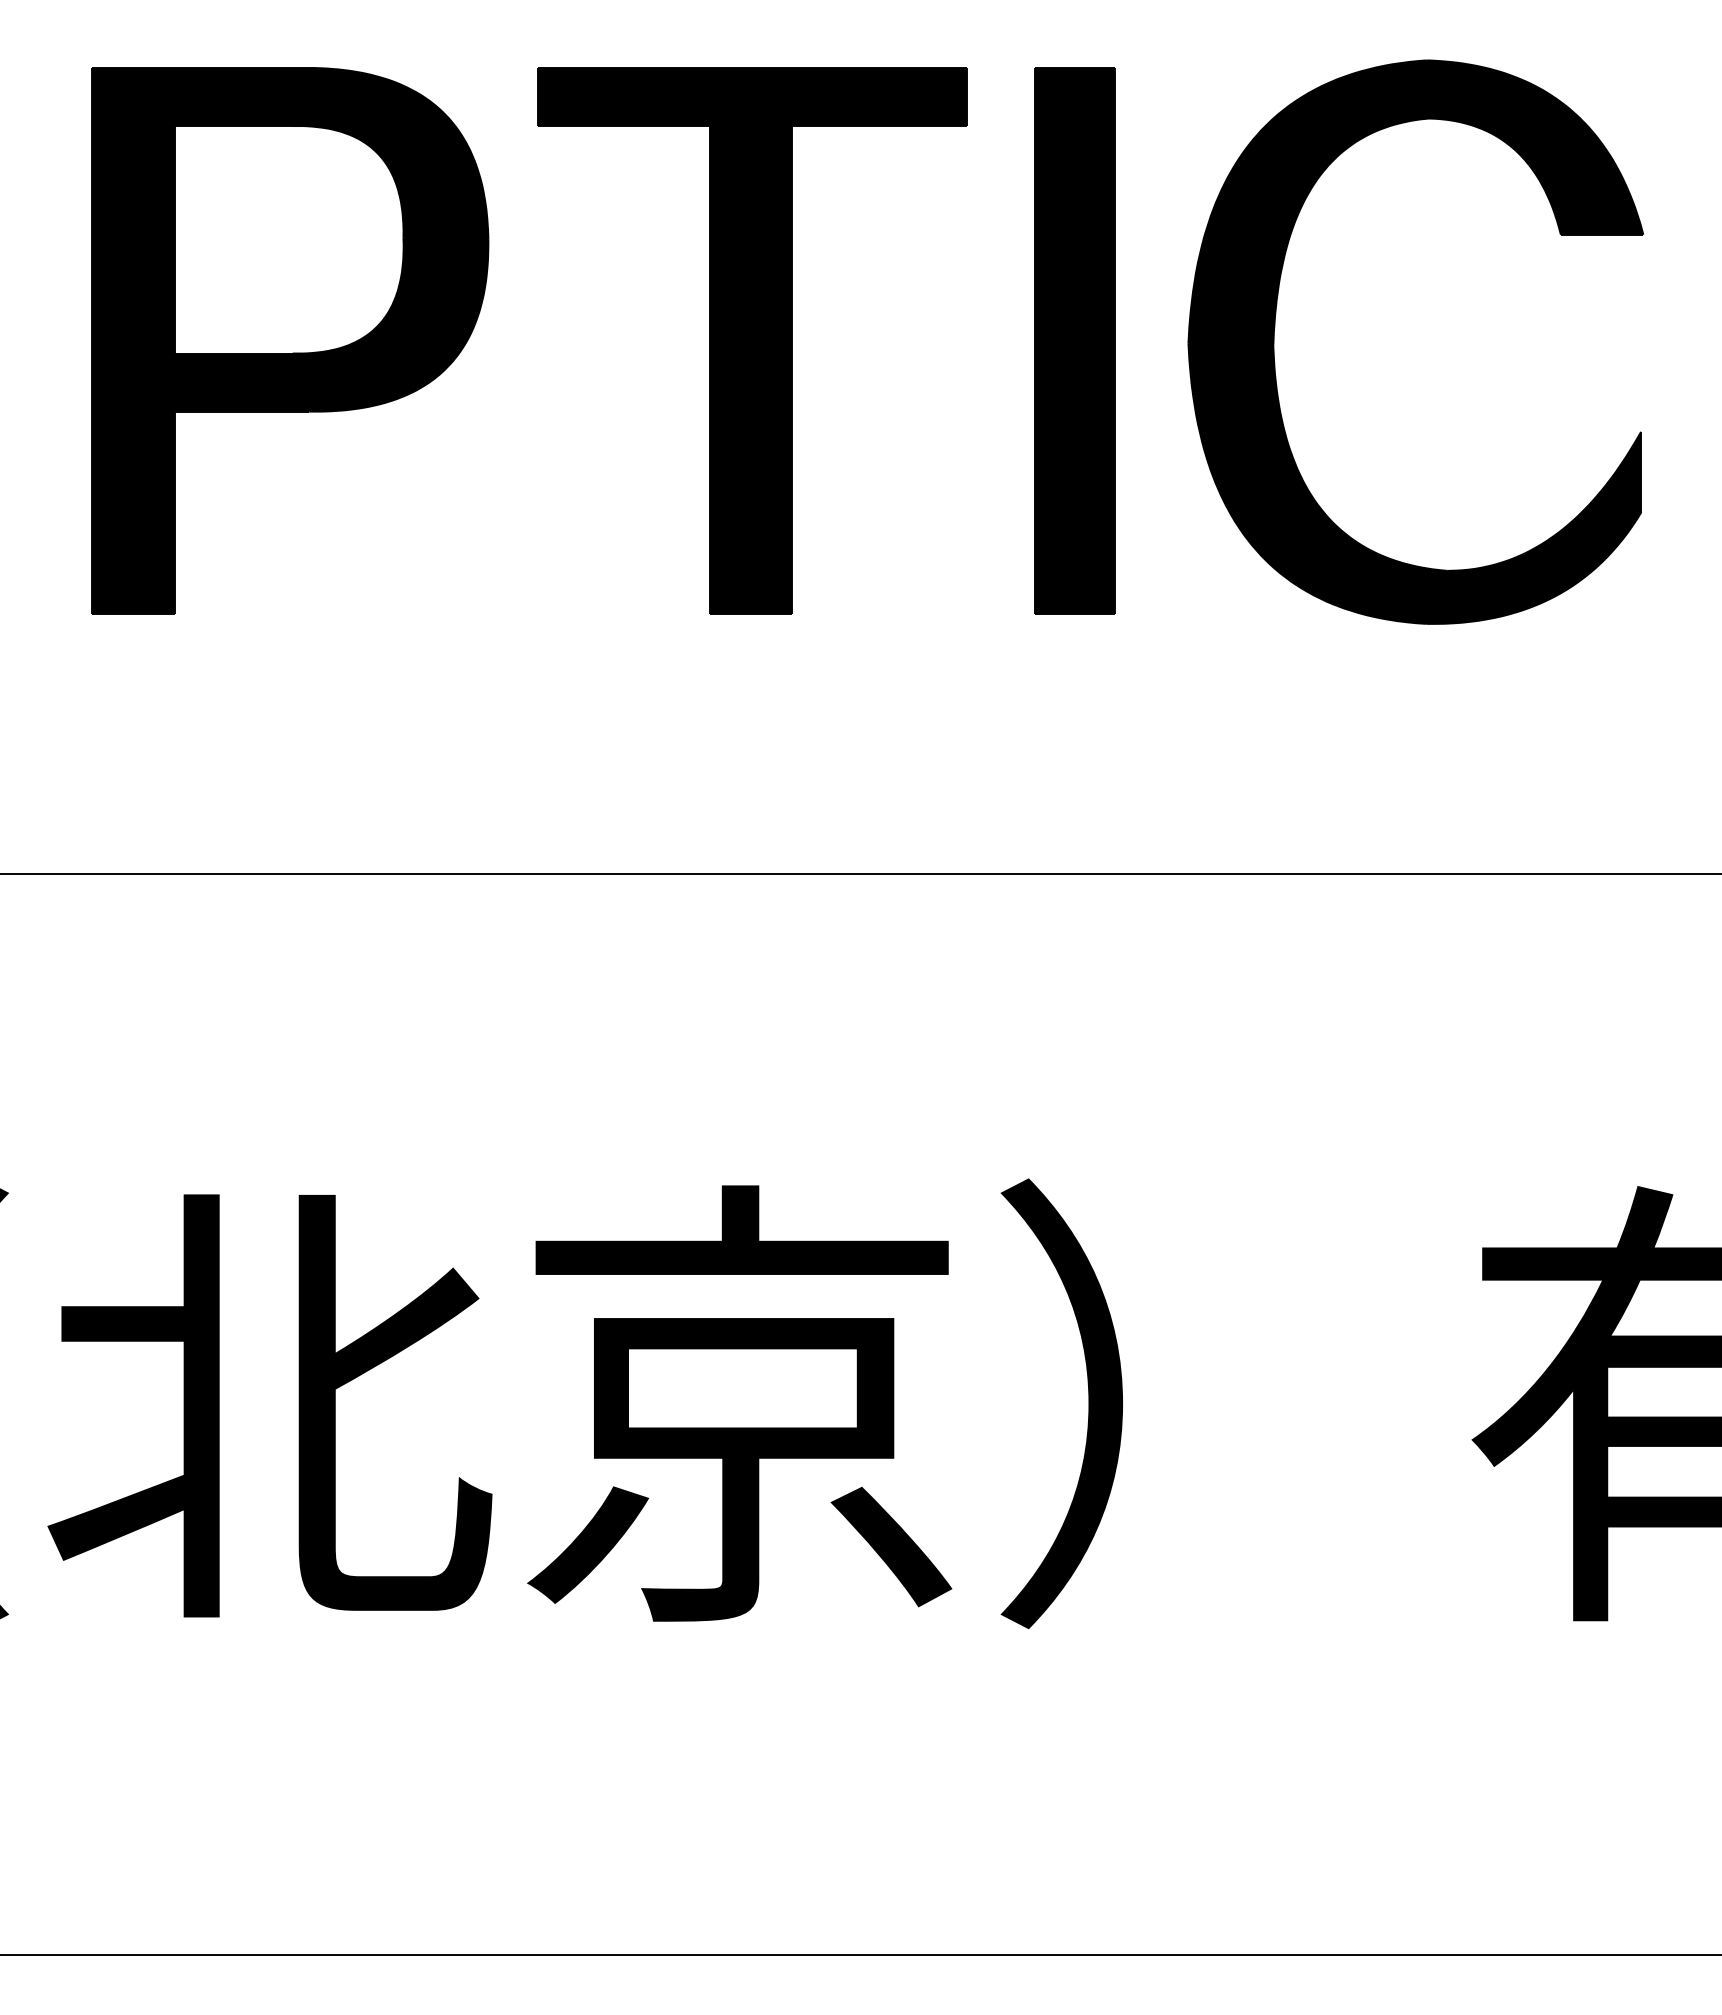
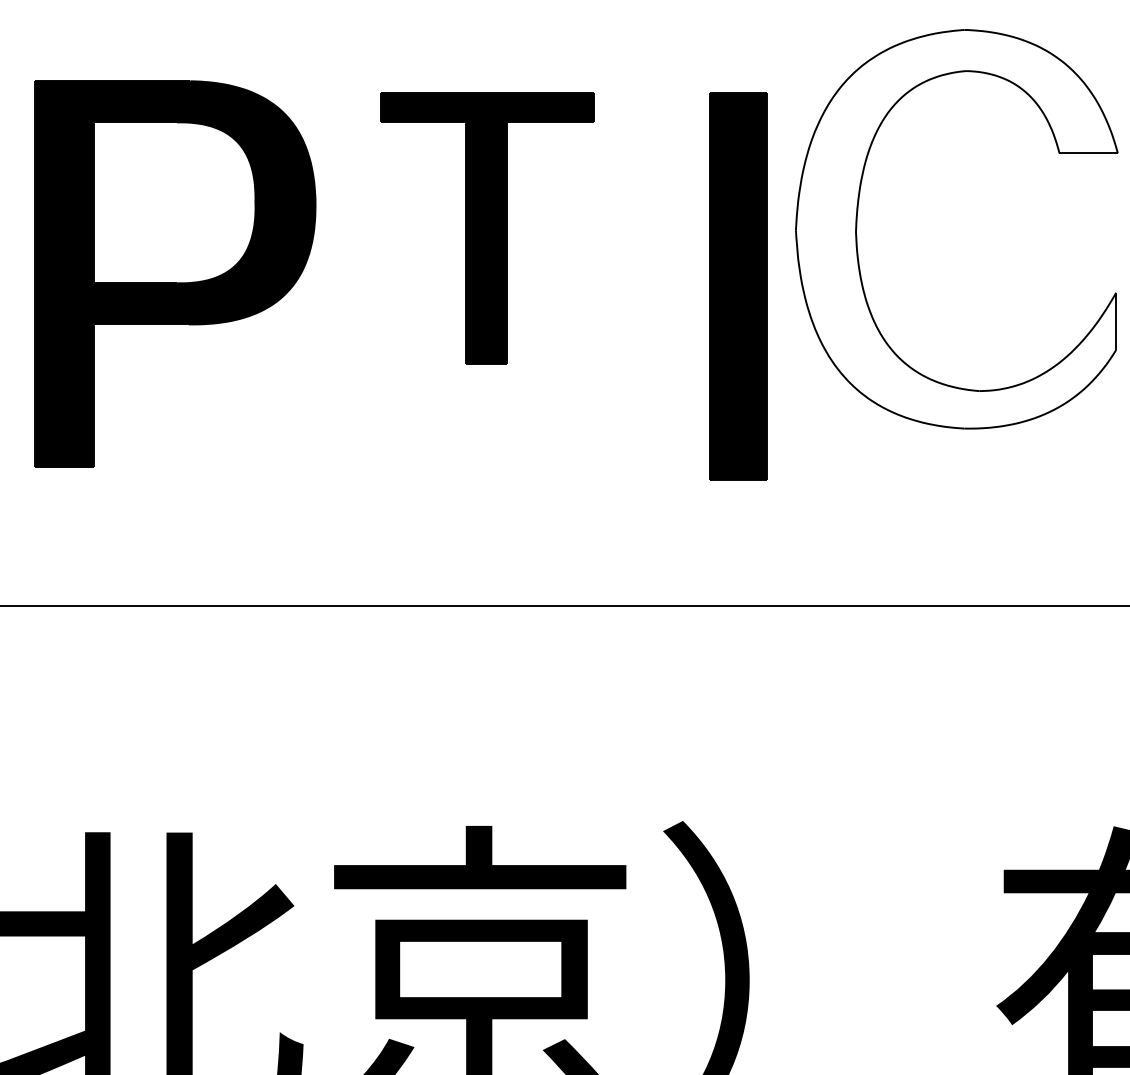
part: (290, 340) -> (175, 274), moved
part: (752, 340) -> (487, 228), size x0.7
part: (1074, 340) -> (737, 286), moved
fill: (1415, 341) -> (956, 228), removed

